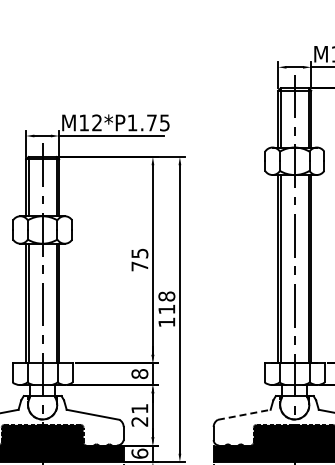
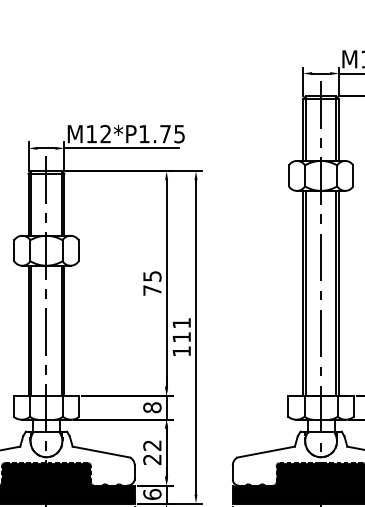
text: (166, 296) -> (181, 323), 118 -> 111
text: (139, 408) -> (151, 445), 21 -> 22
line: (244, 414) -> (266, 451), dashed -> solid

